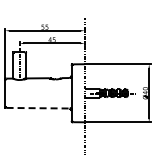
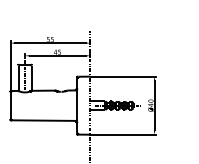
line: (38, 108) -> (43, 120), dashed -> solid

